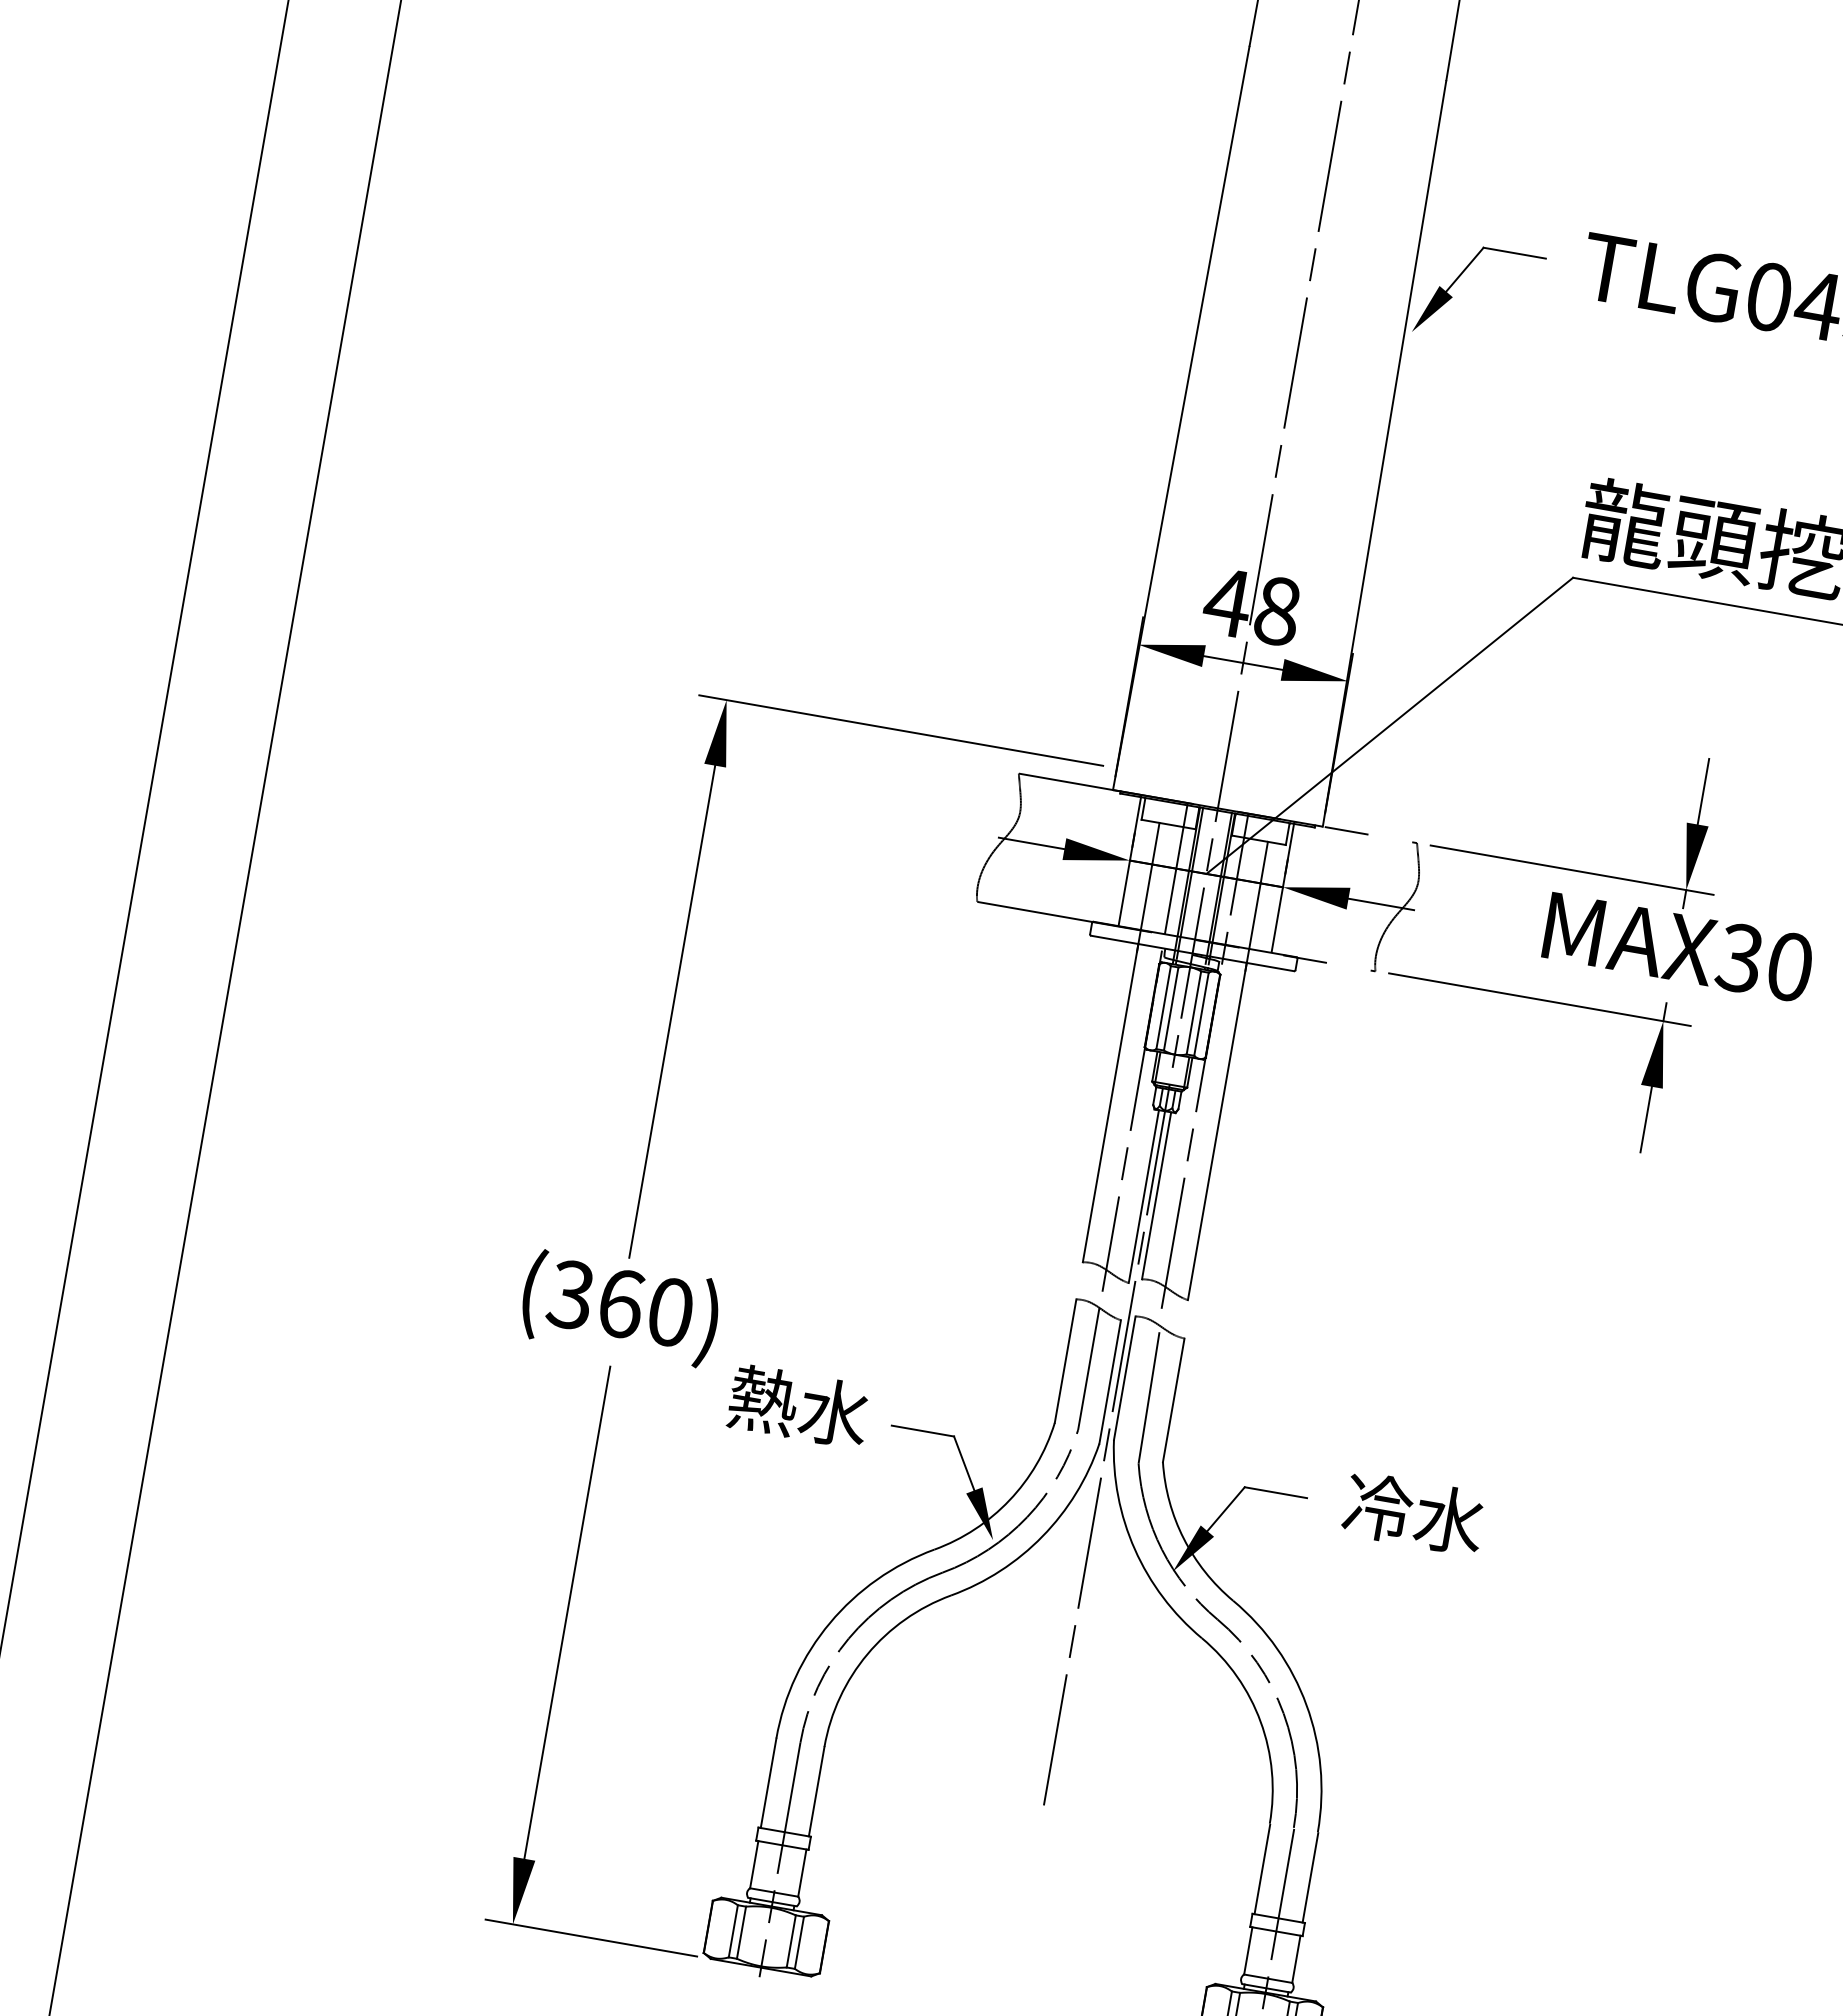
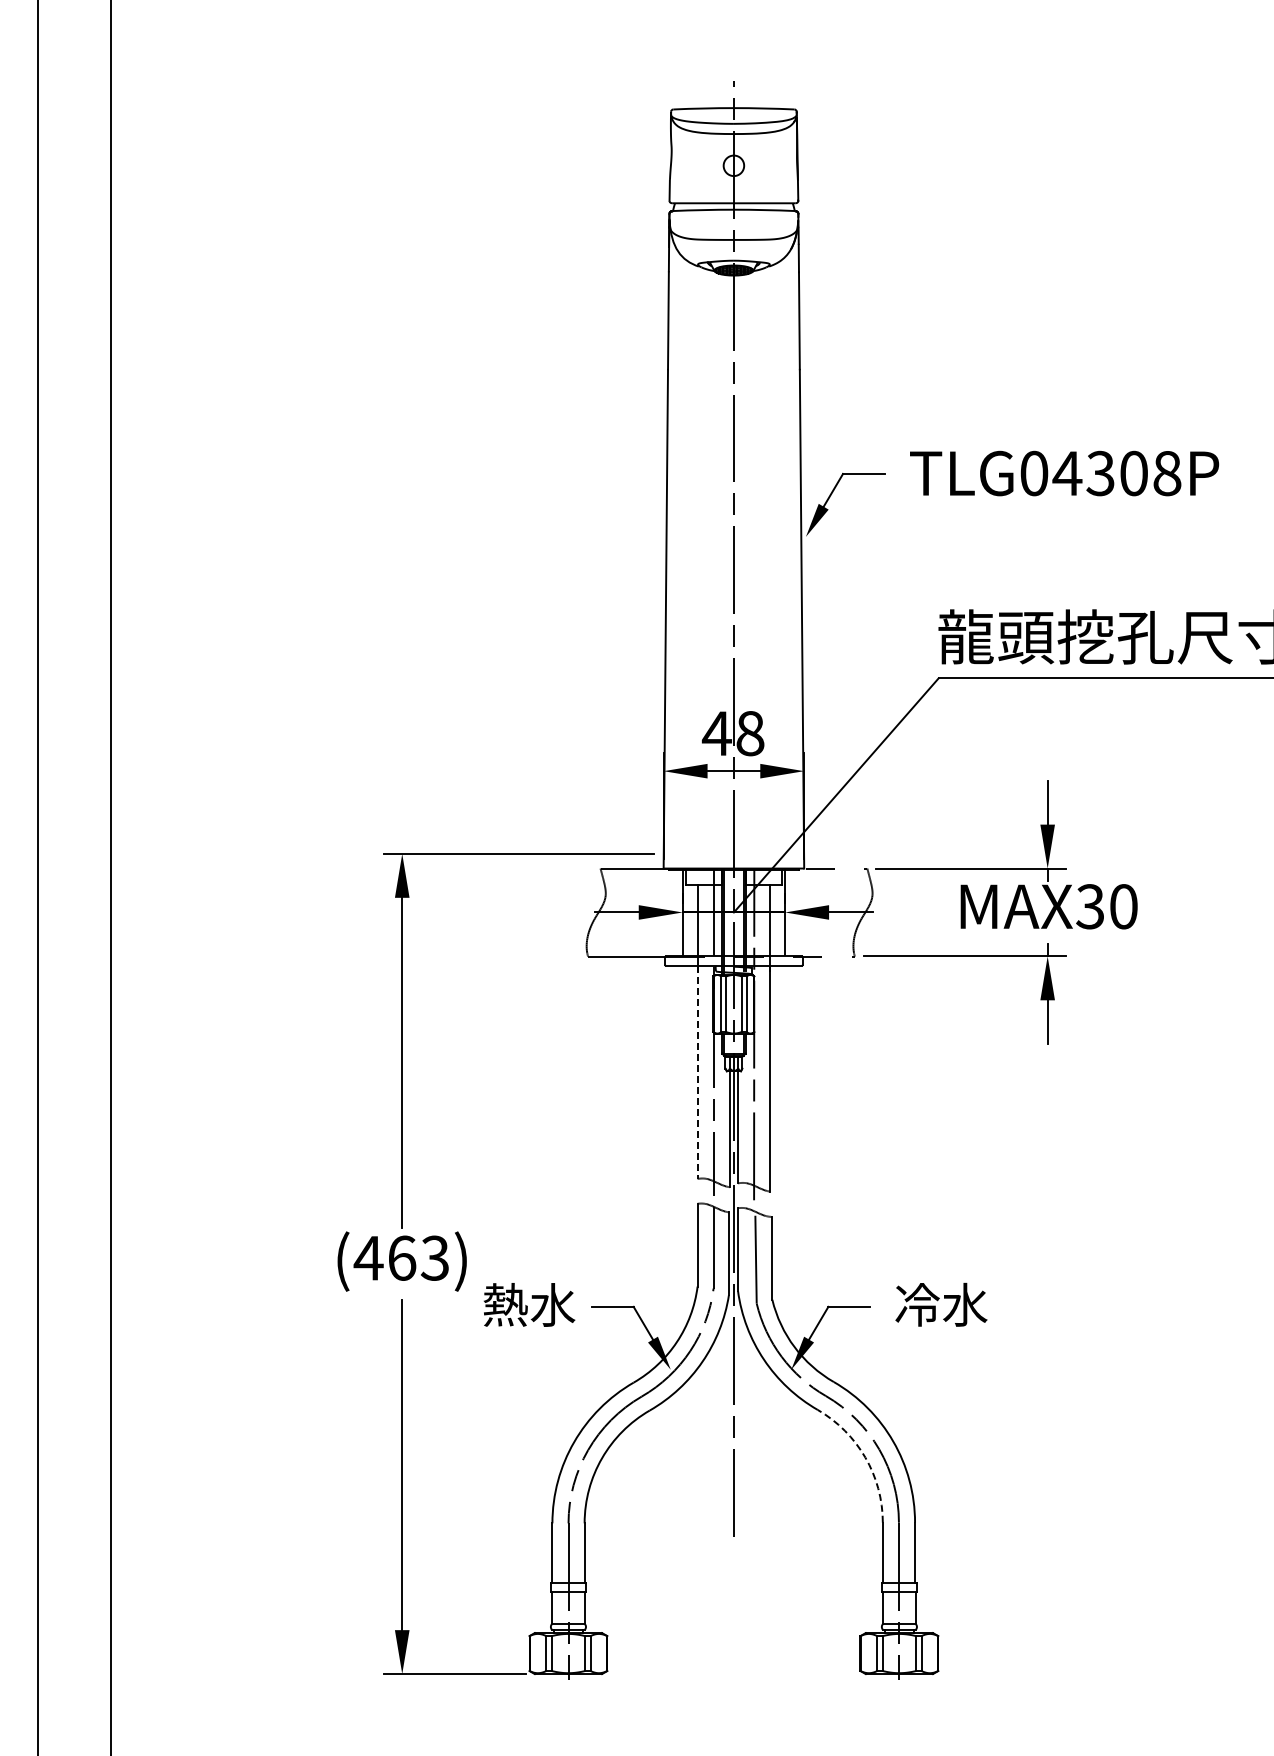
line: (1110, 1103) -> (697, 1072), solid -> dashed
text: (620, 1302) -> (401, 1257), (360) -> (463)
arc: (1260, 1721) -> (865, 1457), solid -> dashed

